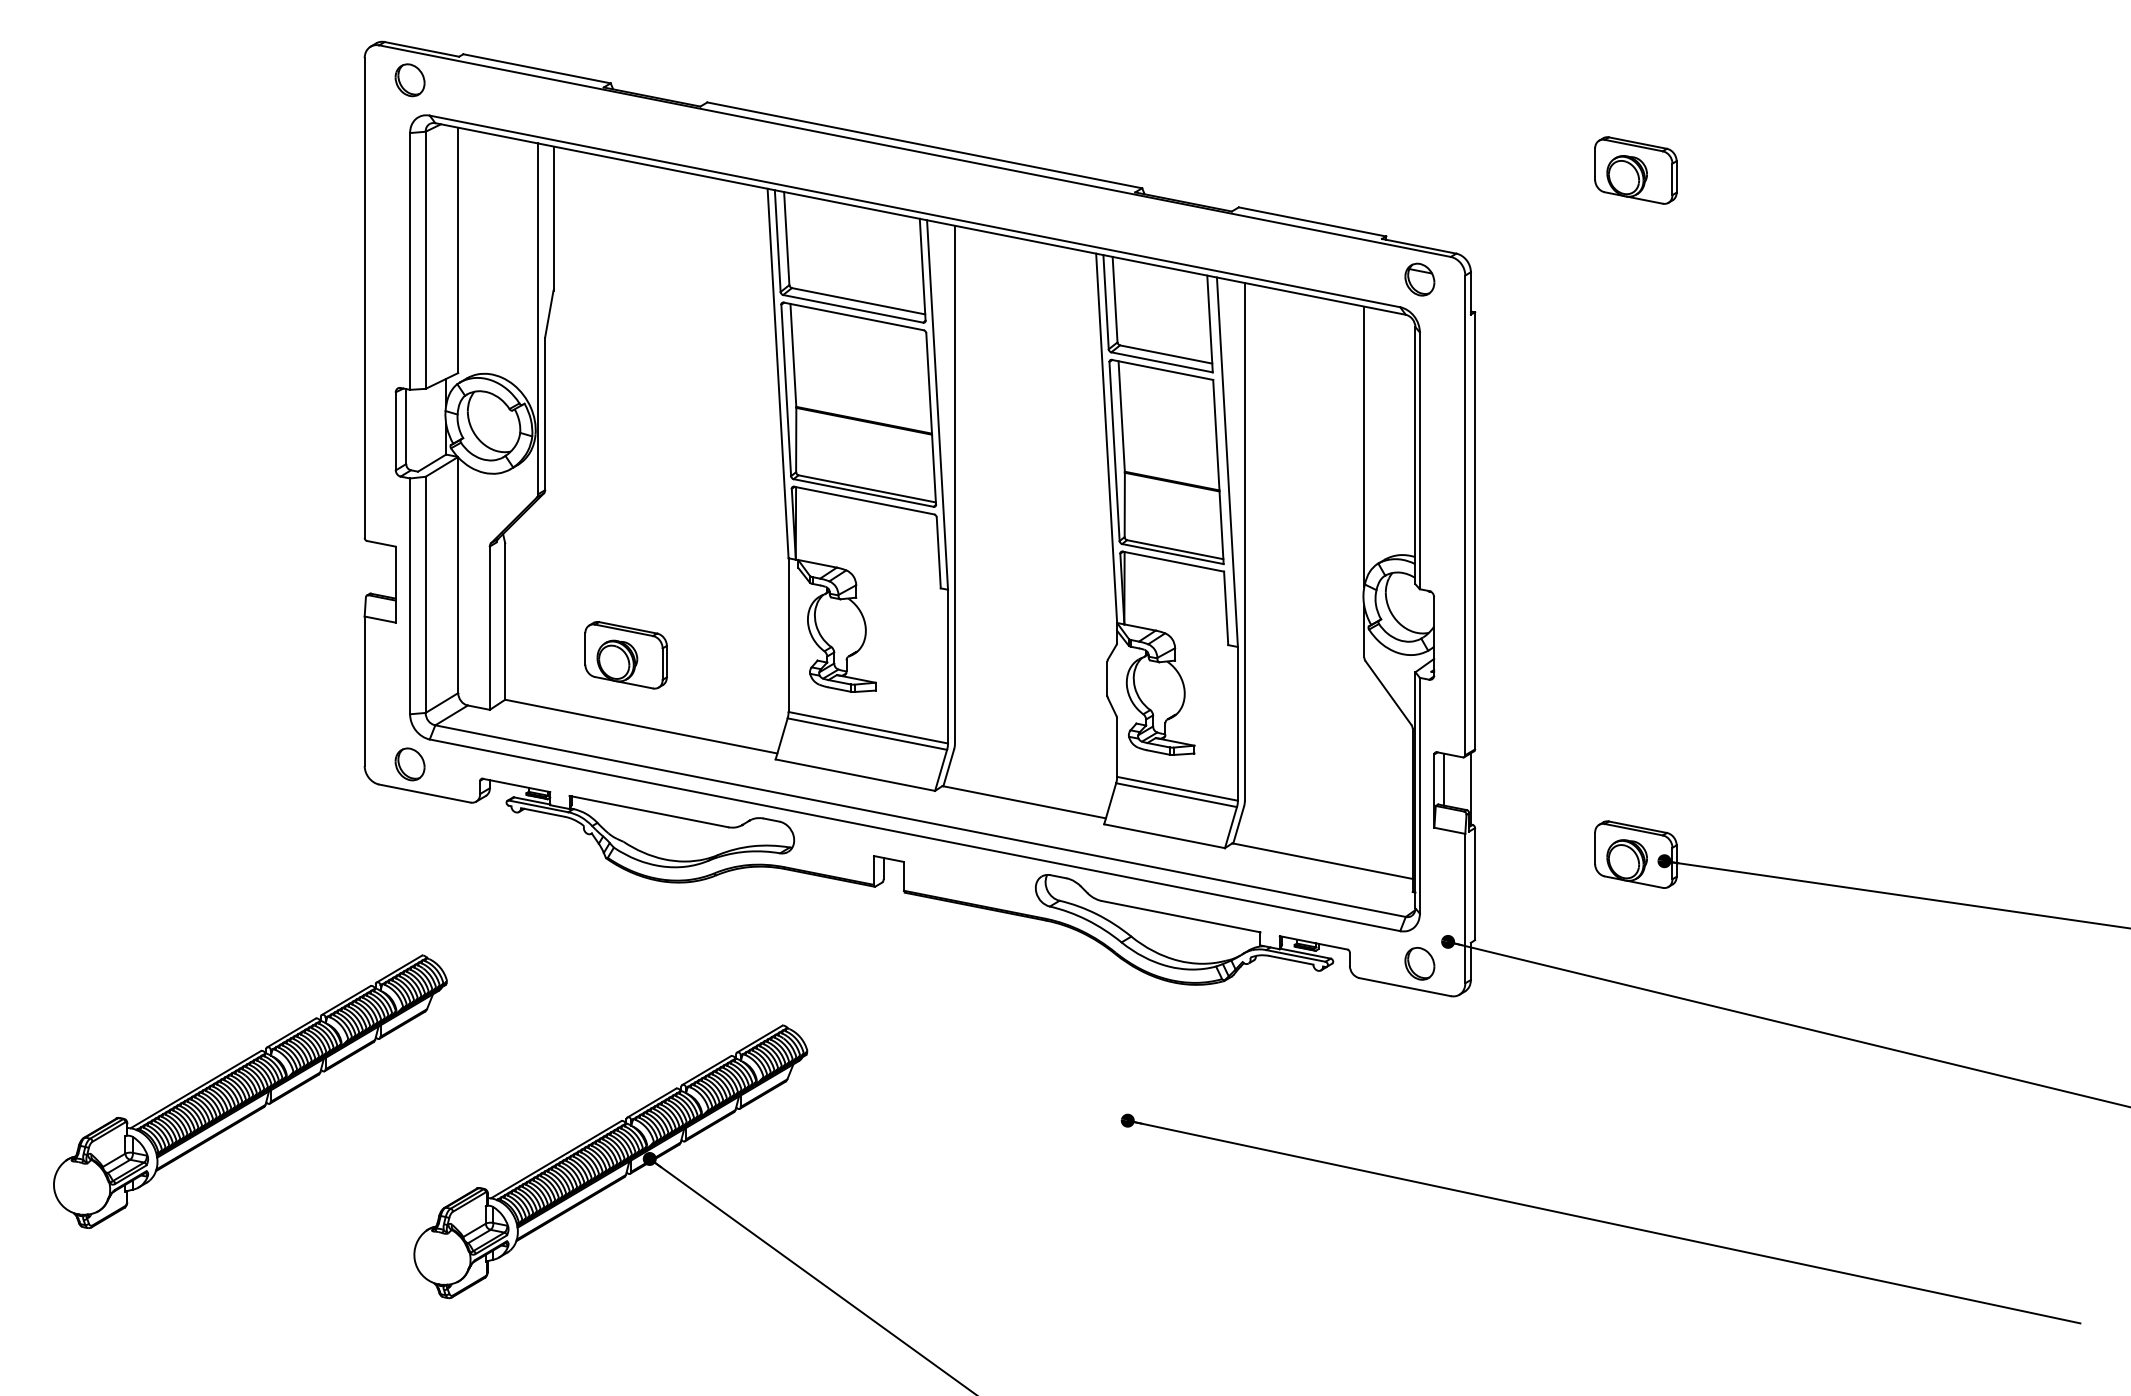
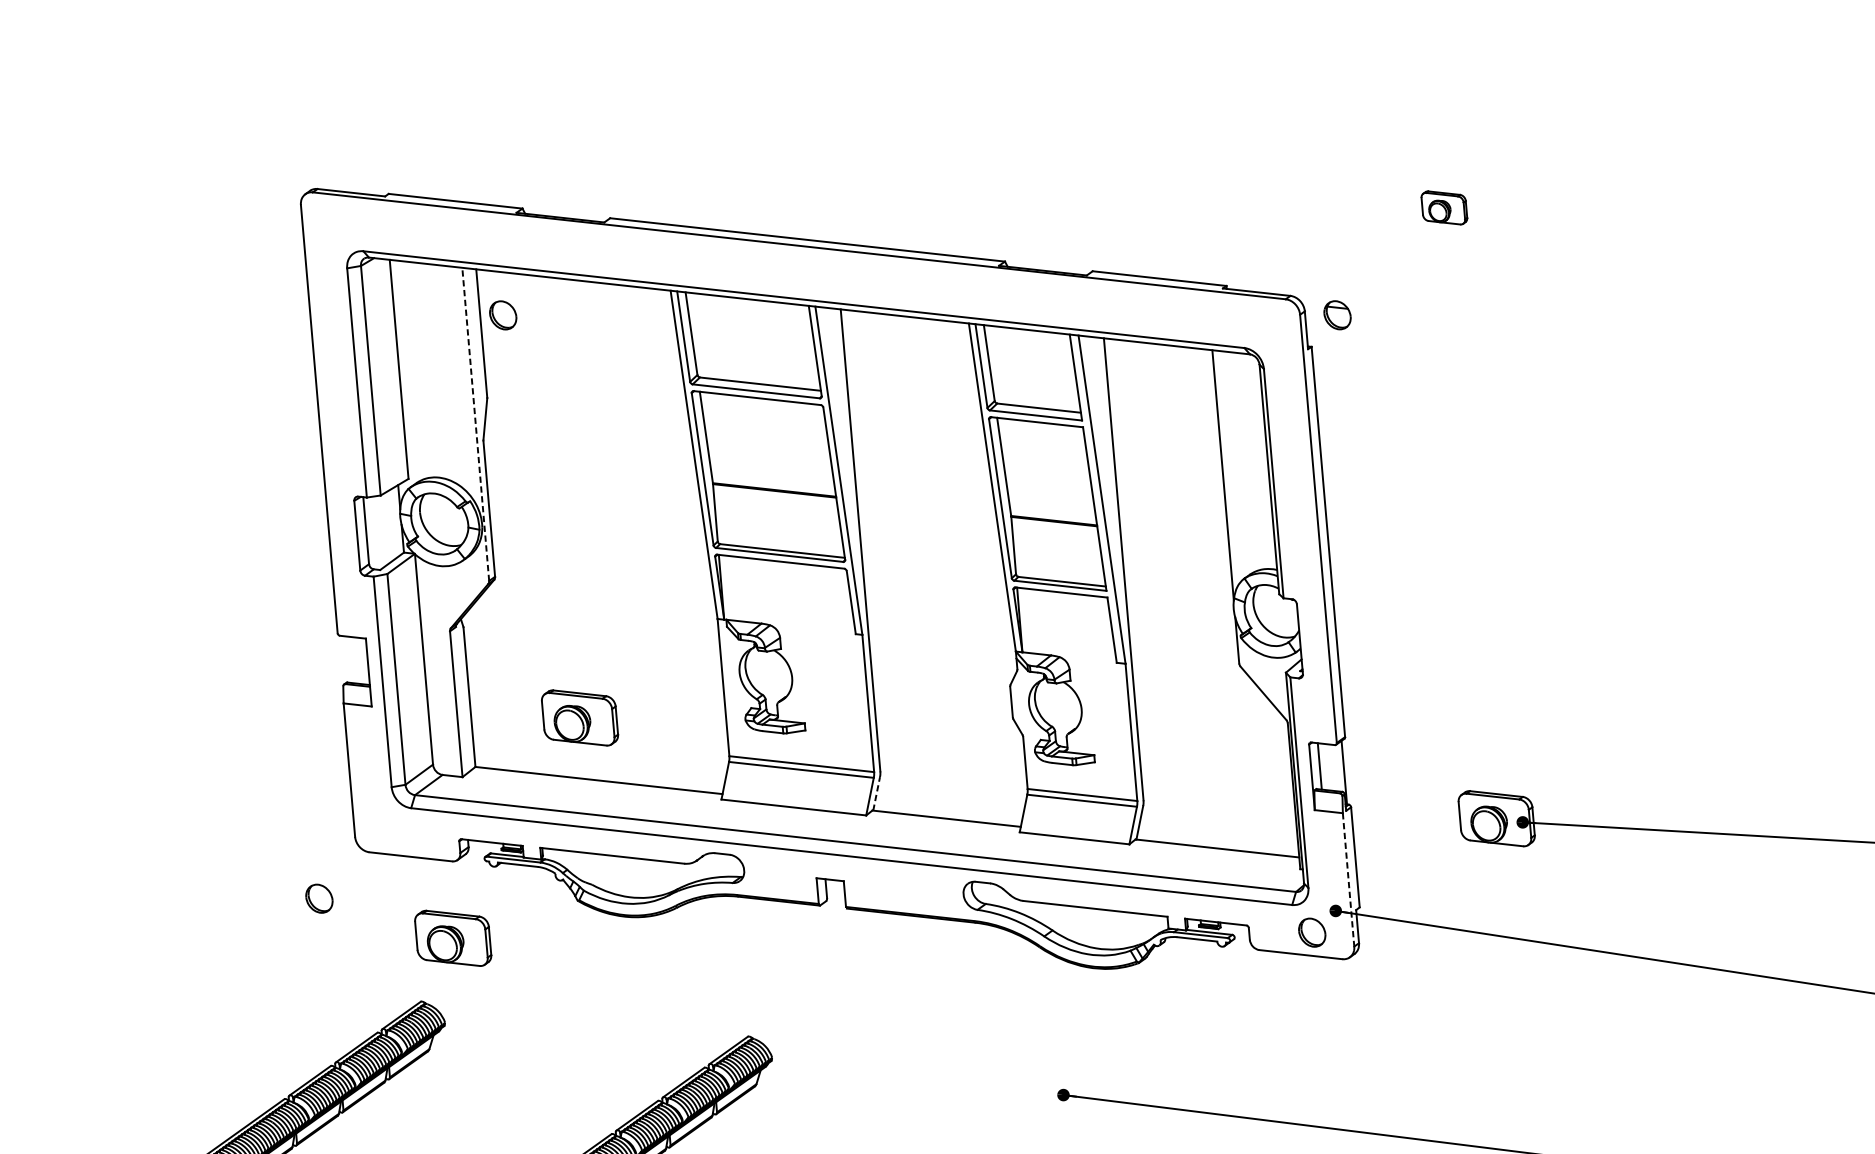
part: (409, 80) -> (502, 315), moved
part: (1635, 170) -> (1444, 207), size x0.6
part: (1419, 279) -> (1337, 315), moved
line: (538, 318) -> (476, 424), solid -> dashed
part: (409, 764) -> (318, 898), moved
line: (948, 767) -> (876, 793), solid -> dashed
part: (463, 888) -> (452, 938), added
line: (1465, 908) -> (1348, 879), solid -> dashed

